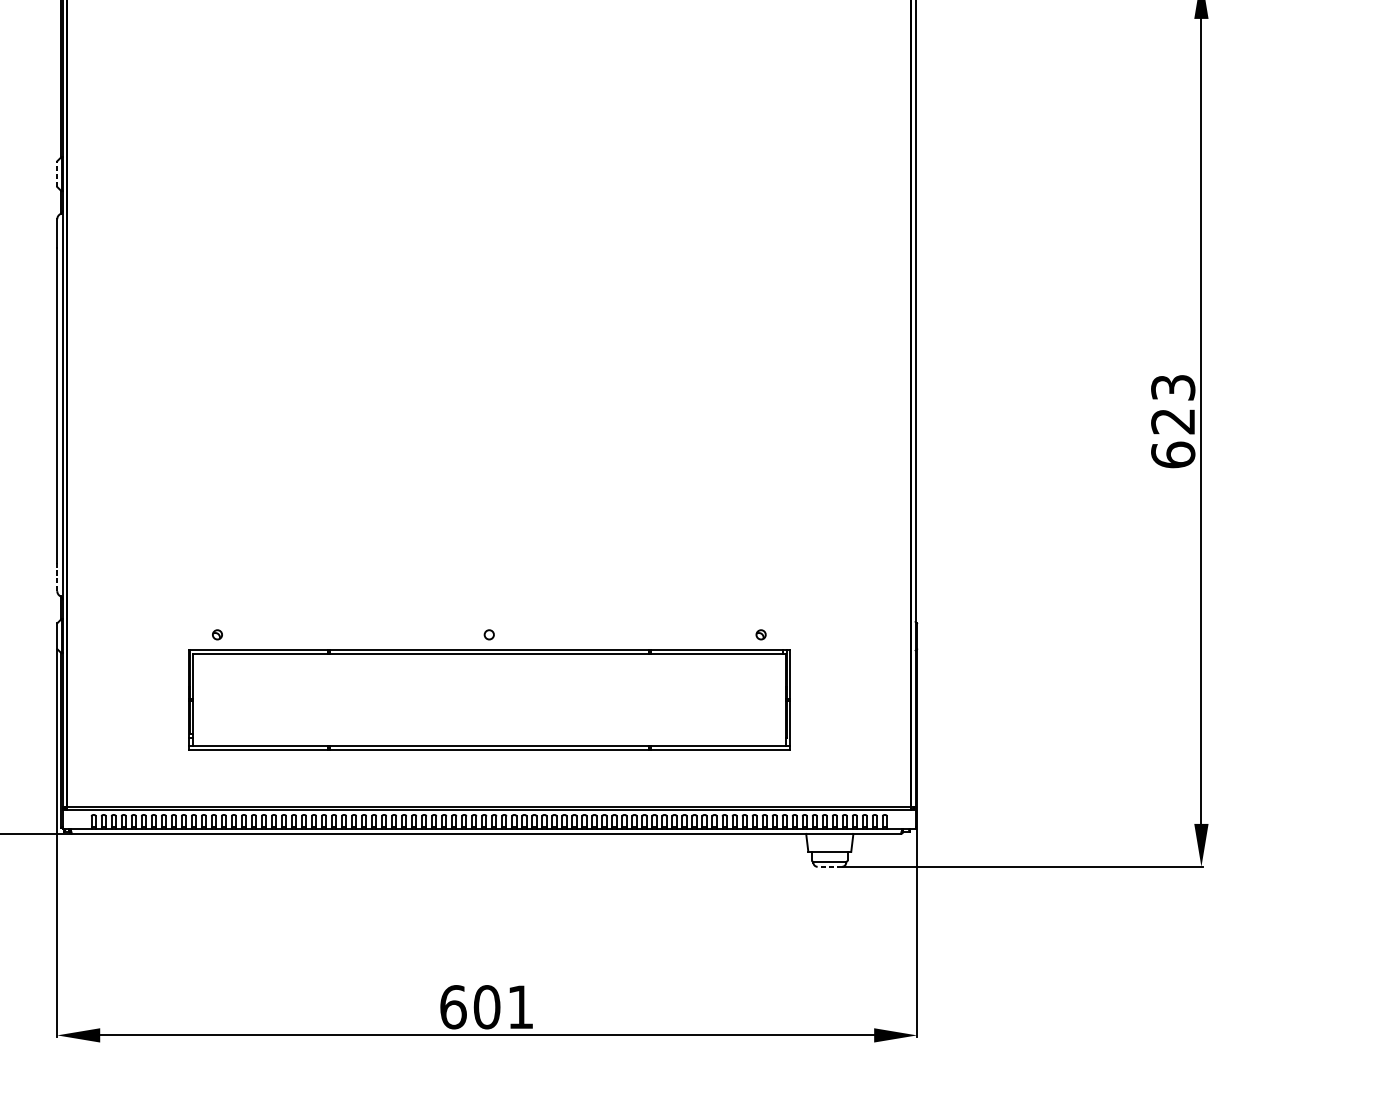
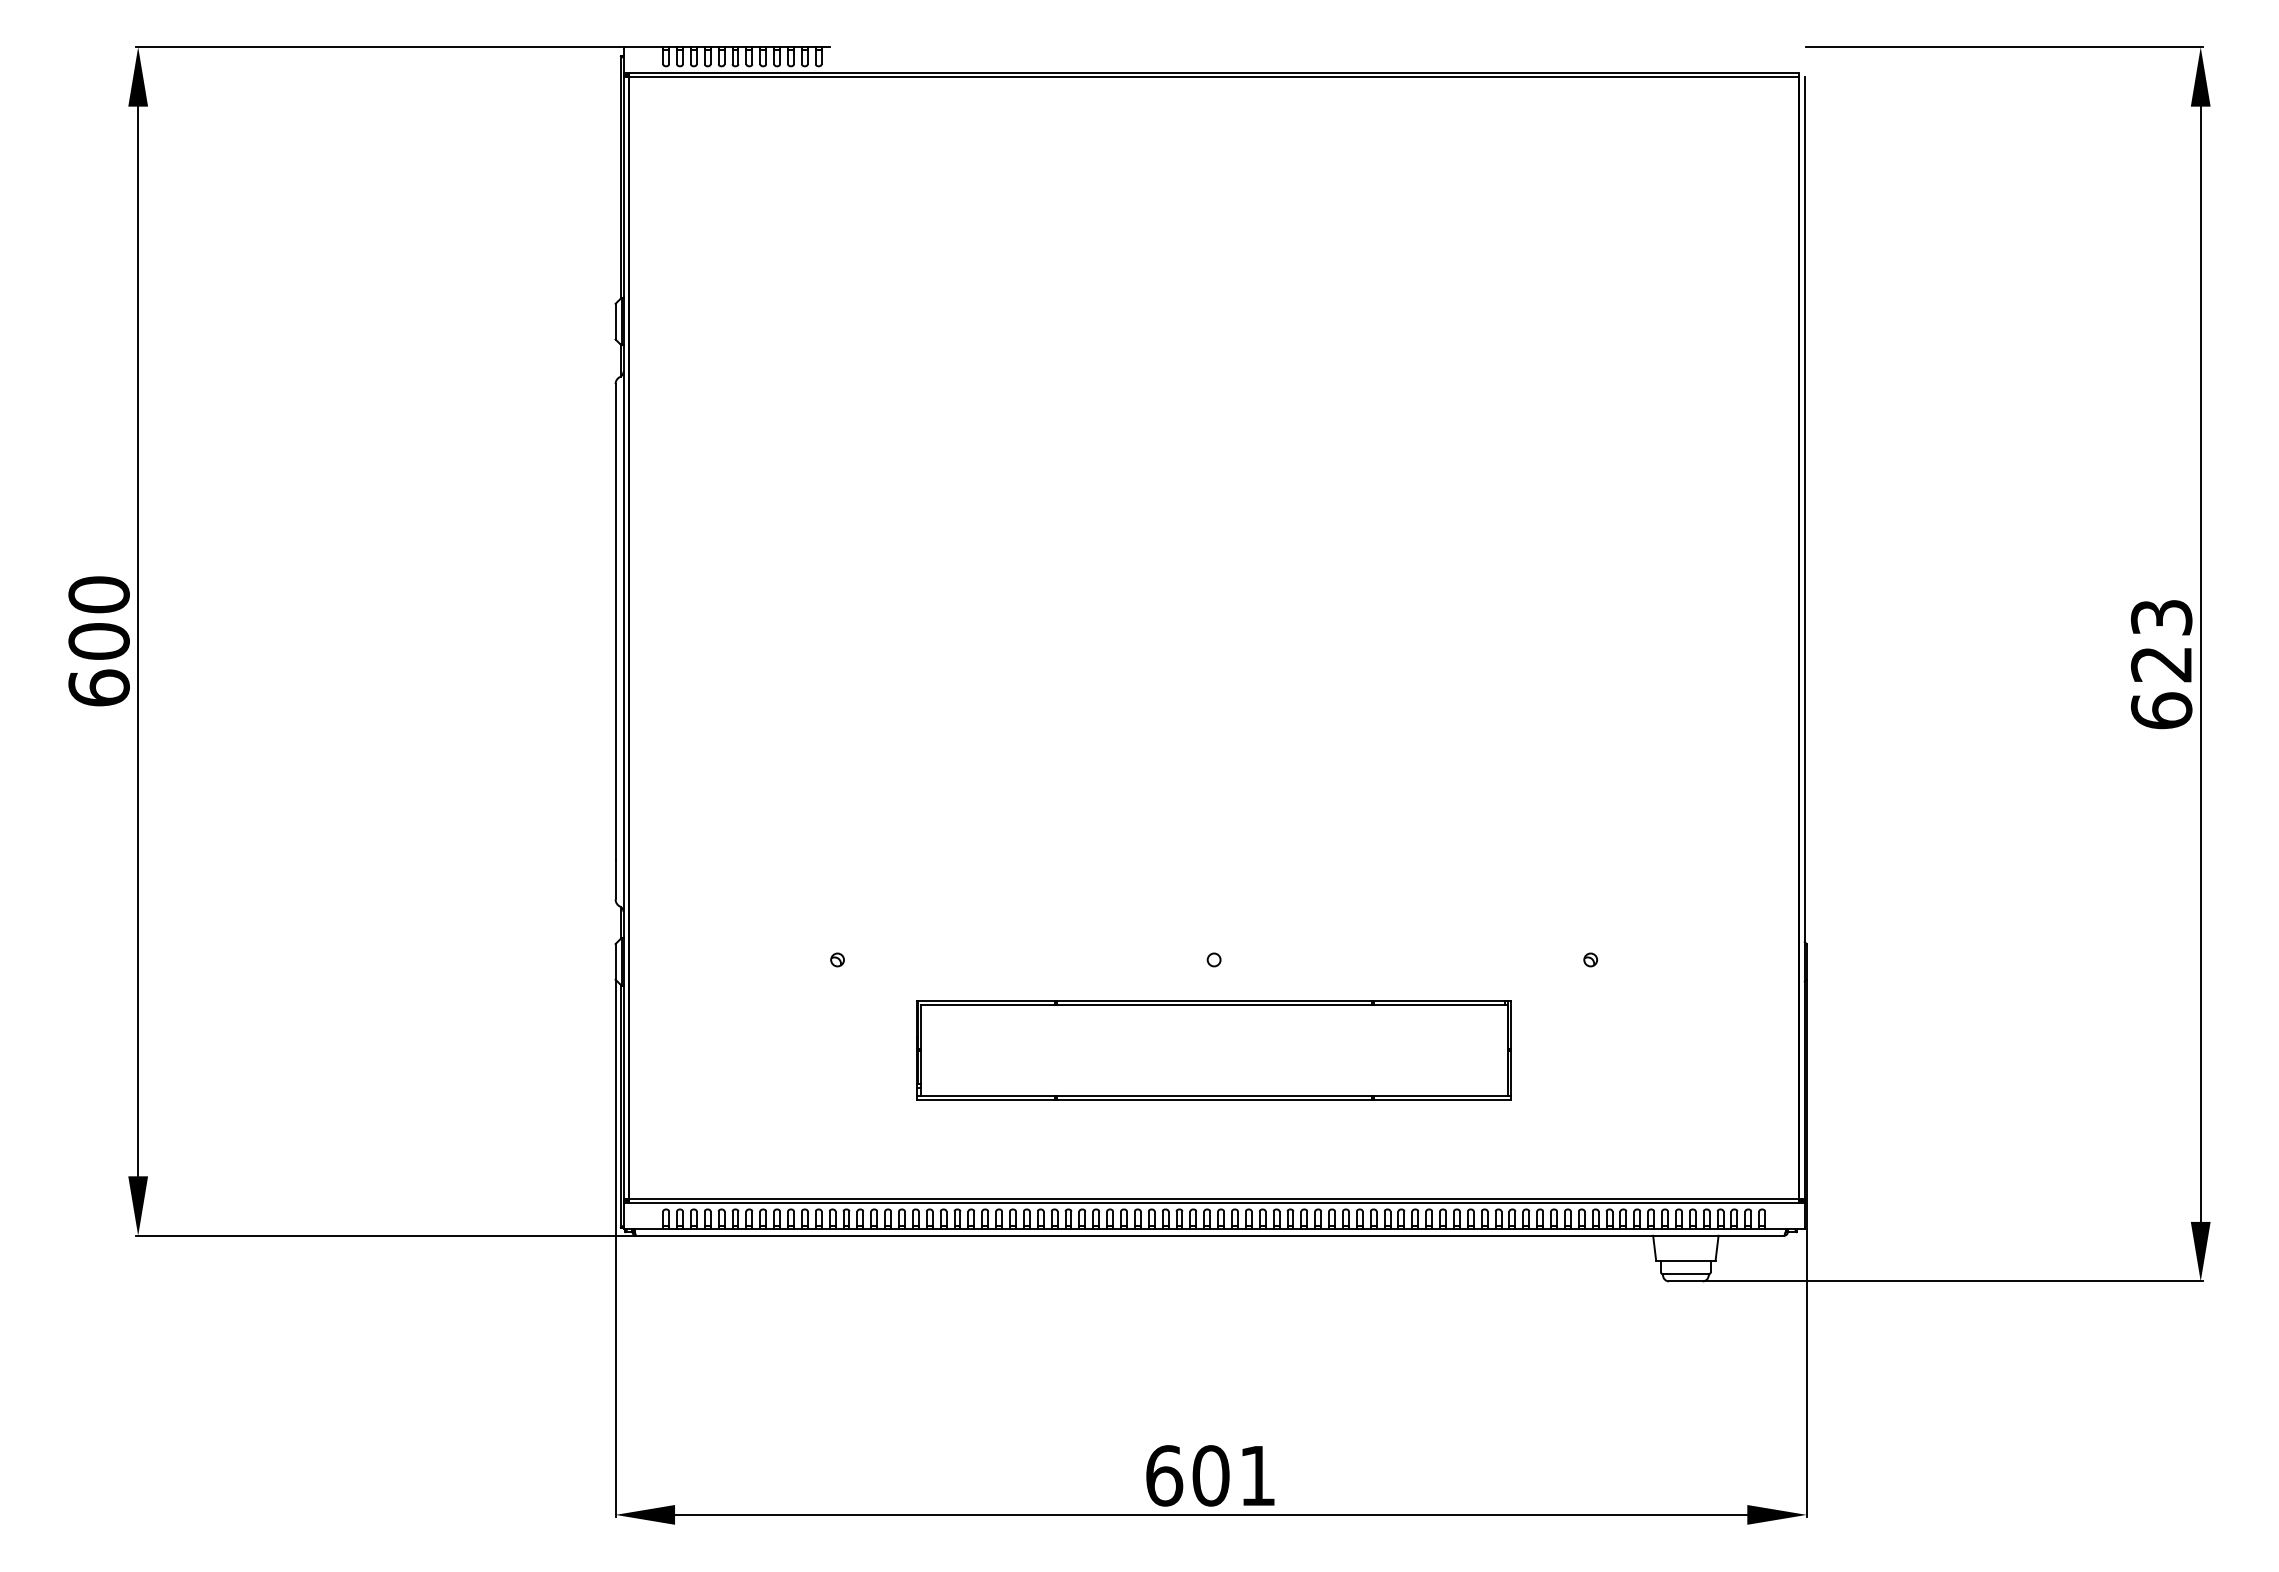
line: (57, 174) -> (615, 321), dashed -> solid
line: (57, 576) -> (615, 879), dashed -> solid
part: (488, 700) -> (1213, 1050), size x0.71
line: (829, 866) -> (1685, 1281), dashed -> solid

